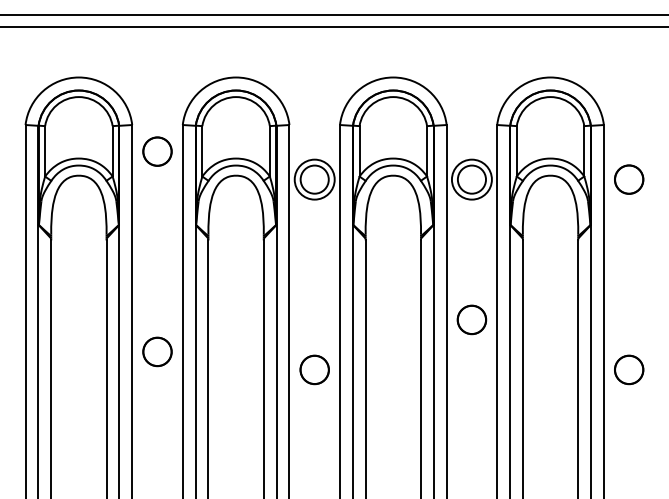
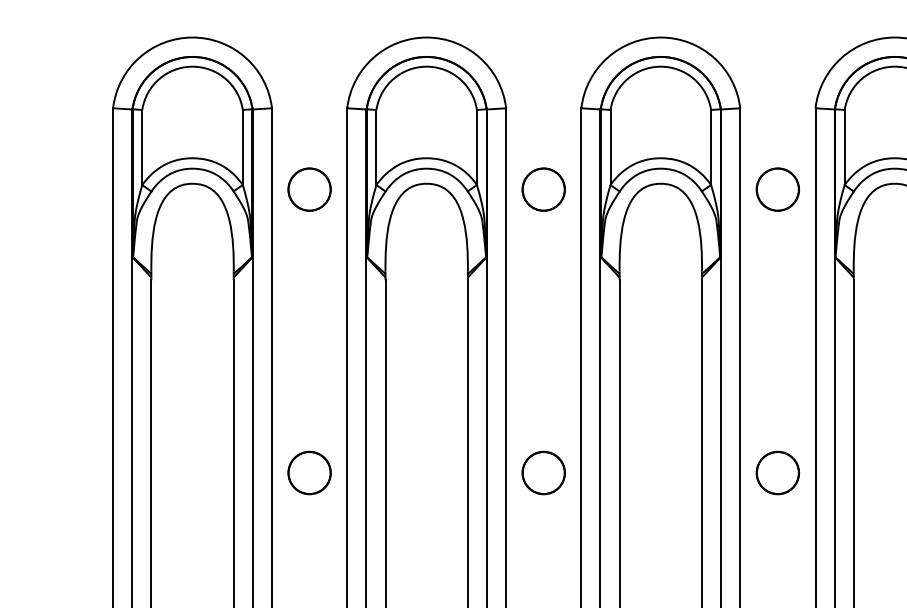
circle: (157, 151) -> (309, 189), moved
circle: (314, 179) -> (543, 189), size x0.71
circle: (471, 179) -> (777, 189), size x0.71
part: (471, 319) -> (777, 472), moved
part: (157, 351) -> (309, 472), moved

